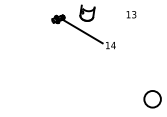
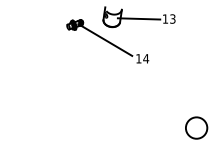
line: (107, 14) -> (138, 18), added

